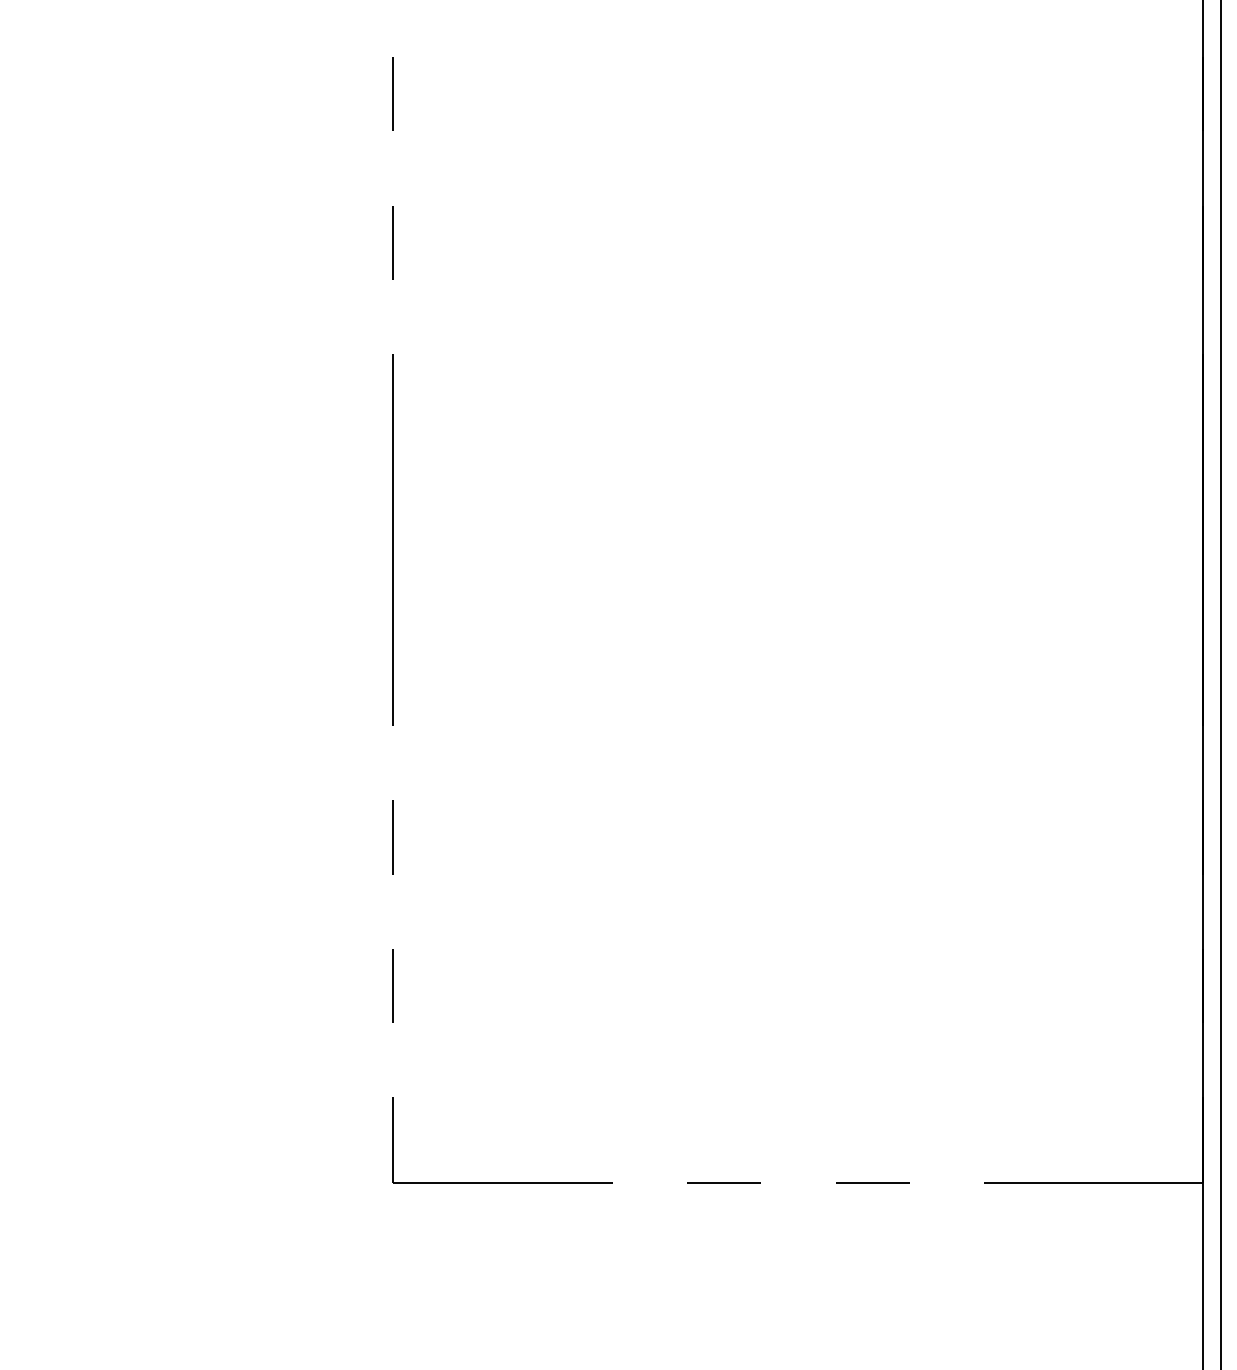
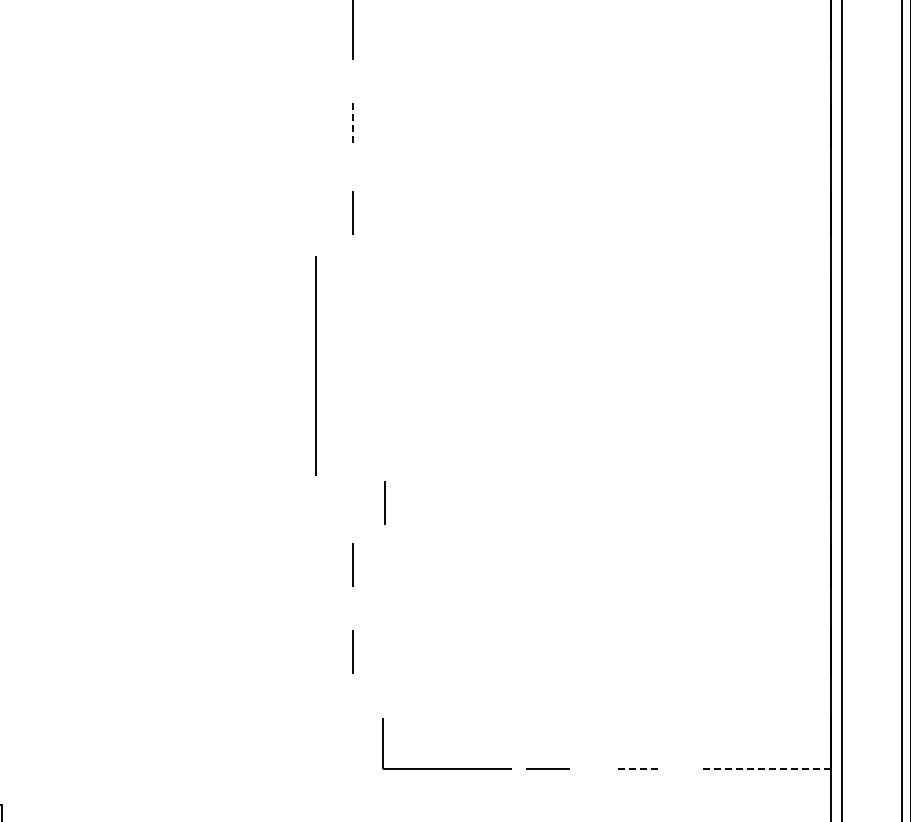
line: (393, 94) -> (352, 125), solid -> dashed
line: (393, 539) -> (315, 365), moved
line: (447, 732) -> (384, 502), added
part: (501, 1182) -> (446, 768), moved
line: (872, 1182) -> (635, 768), solid -> dashed
line: (1093, 1182) -> (766, 768), solid -> dashed

